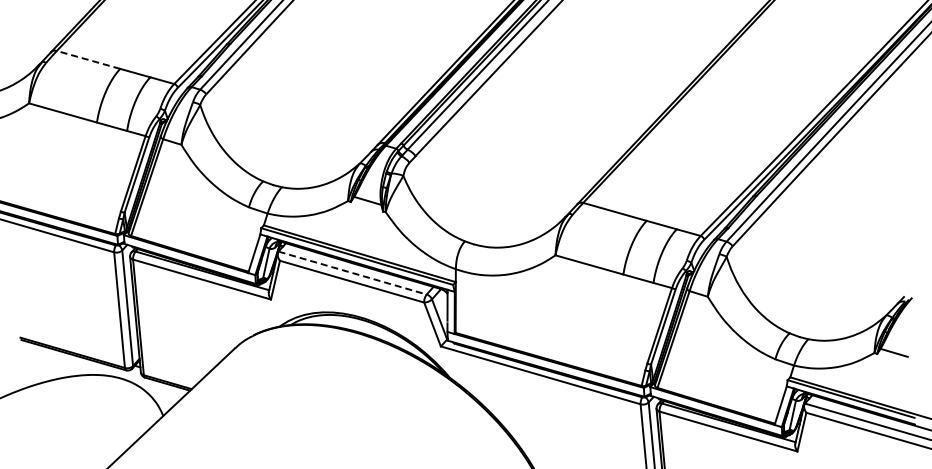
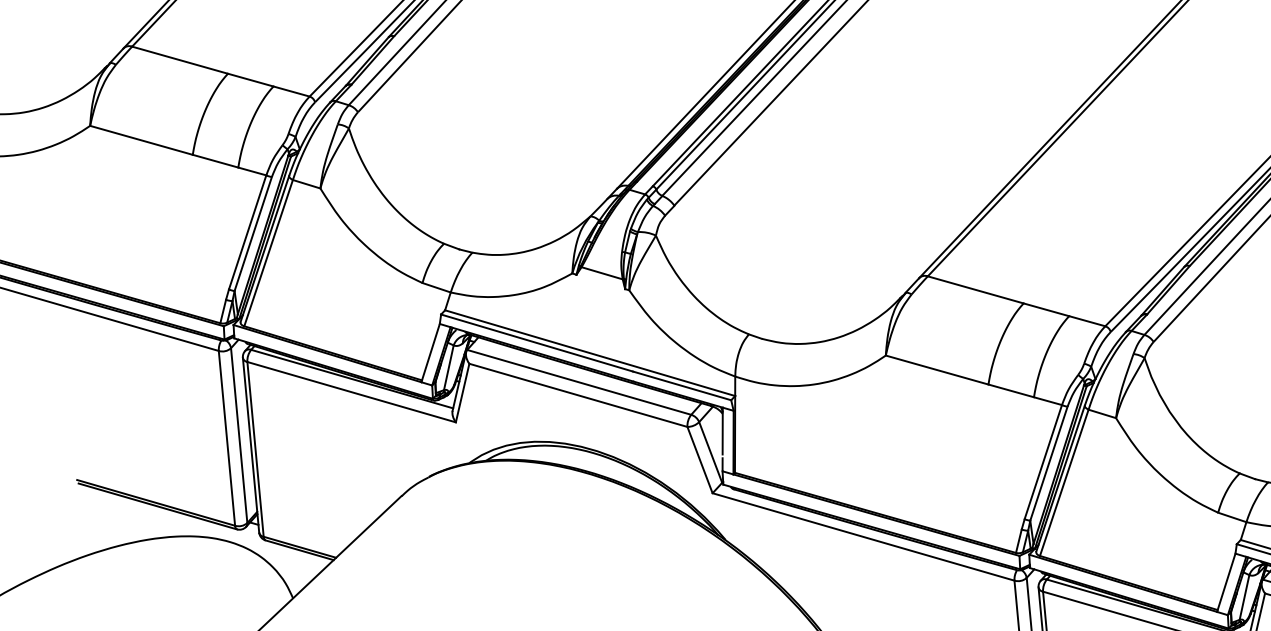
line: (88, 59) -> (179, 59), dashed -> solid
line: (353, 273) -> (580, 383), dashed -> solid

